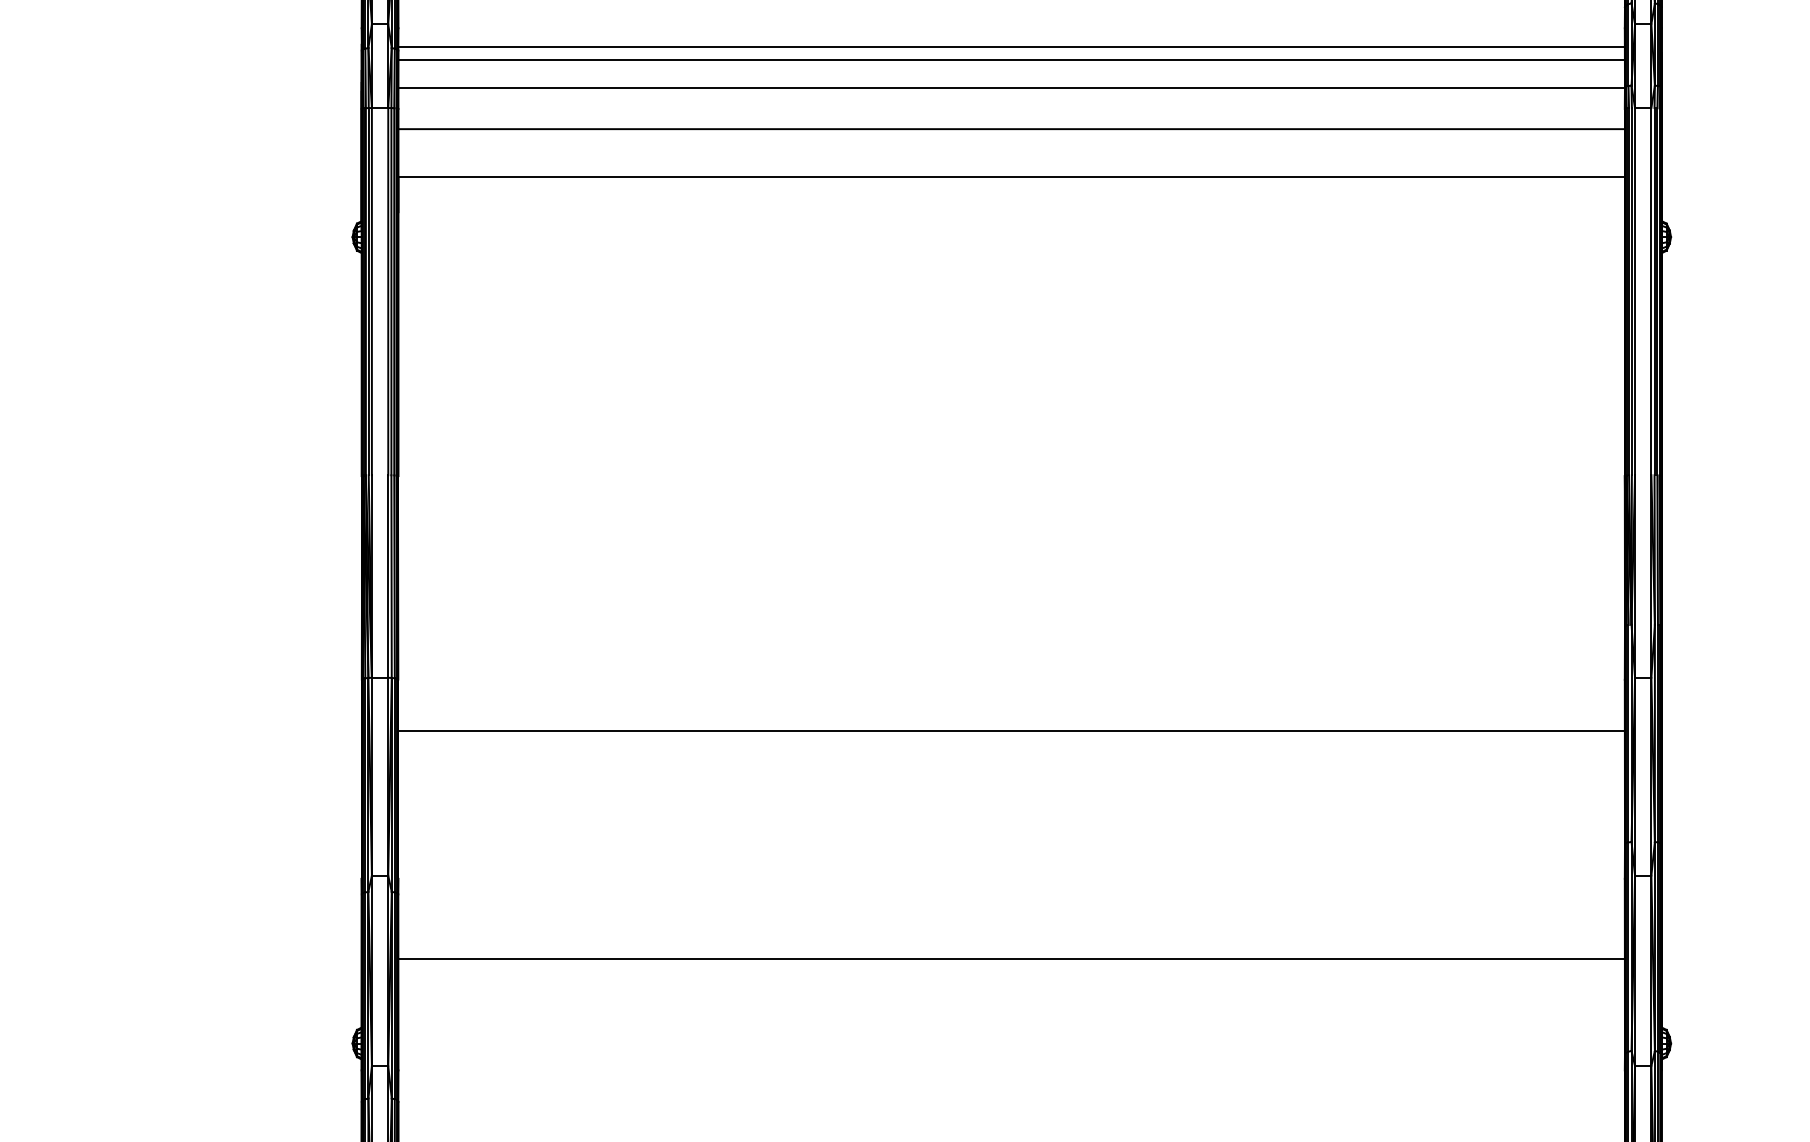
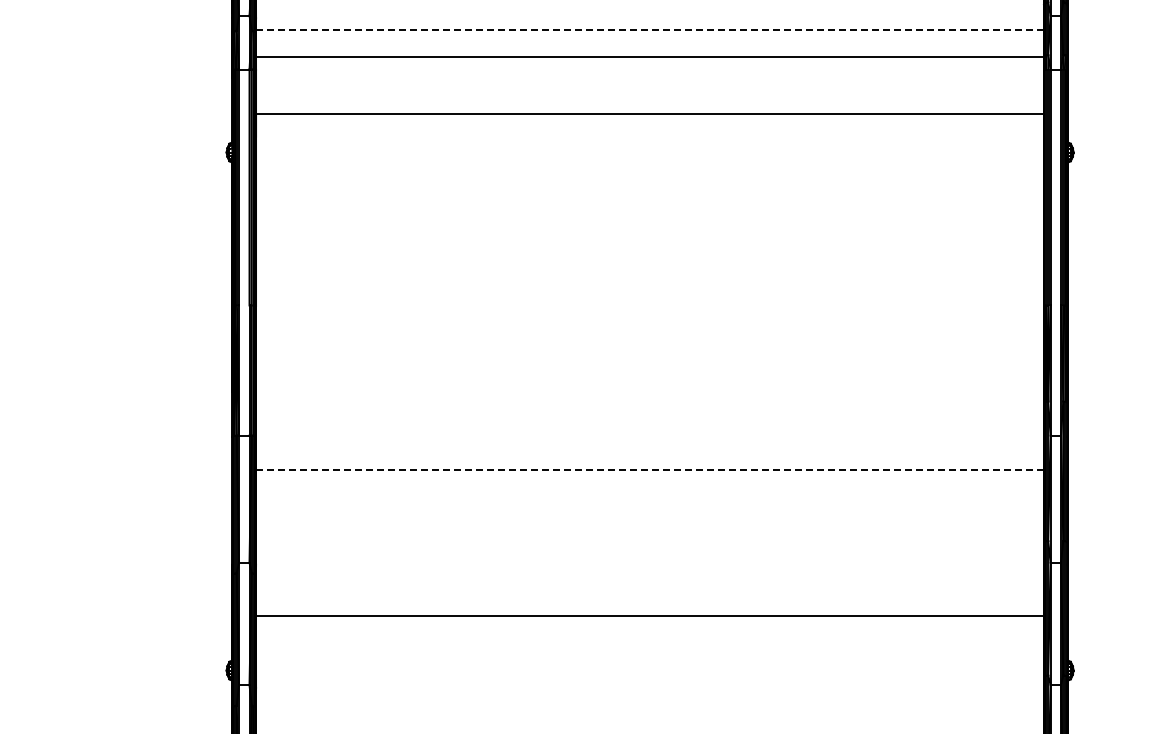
line: (1012, 47) -> (650, 30), solid -> dashed
line: (1010, 59) -> (649, 38), removed
line: (1010, 129) -> (649, 83), removed
line: (1012, 730) -> (650, 469), solid -> dashed

